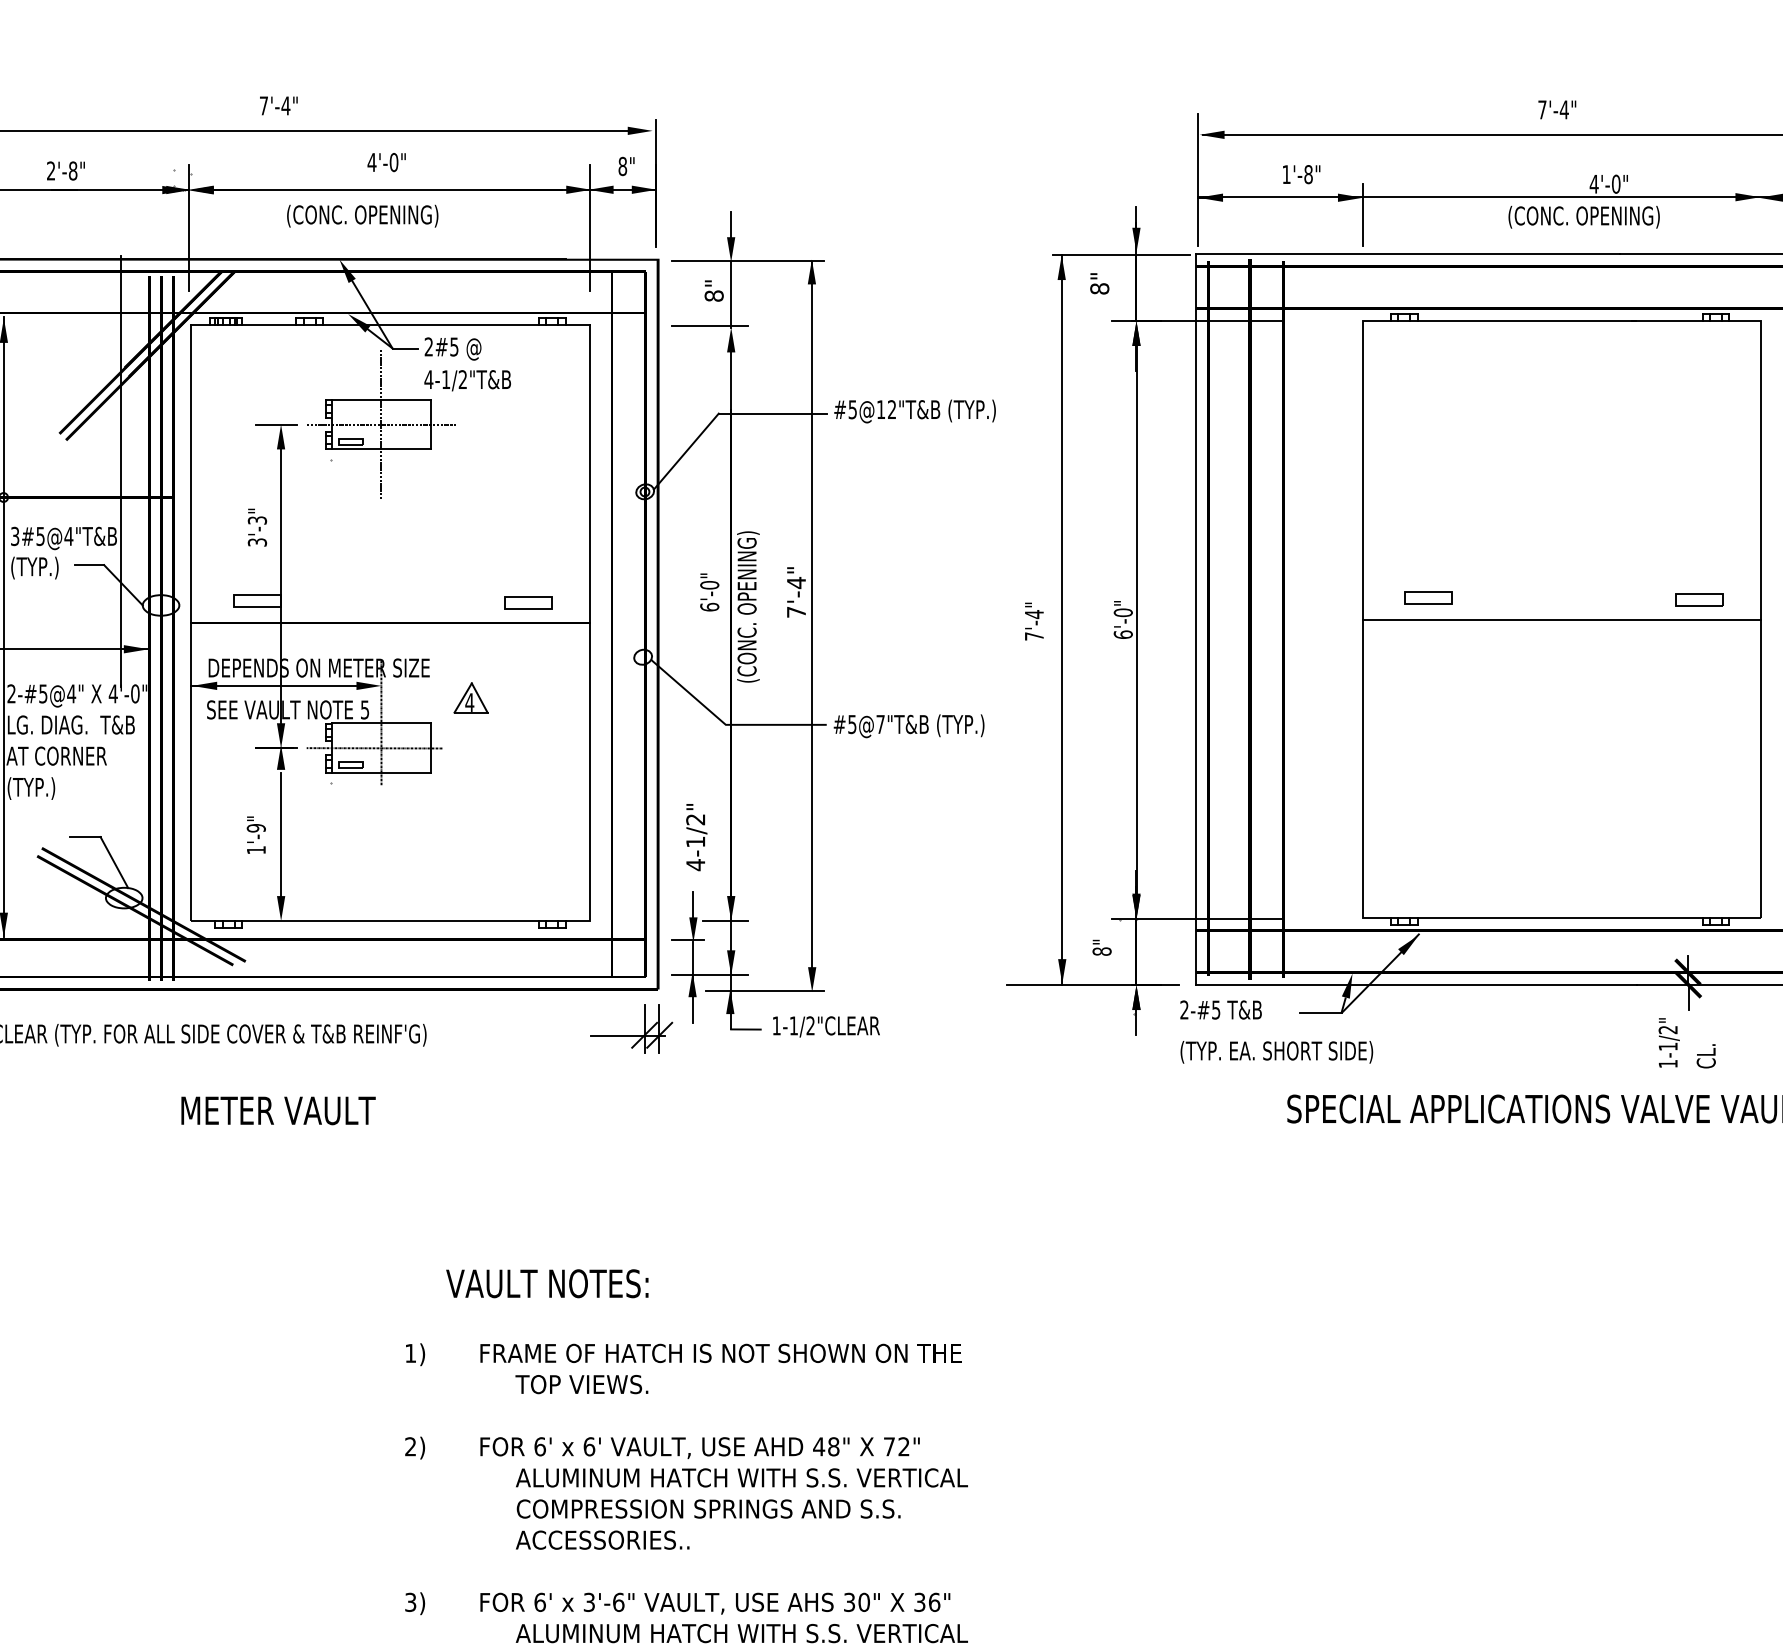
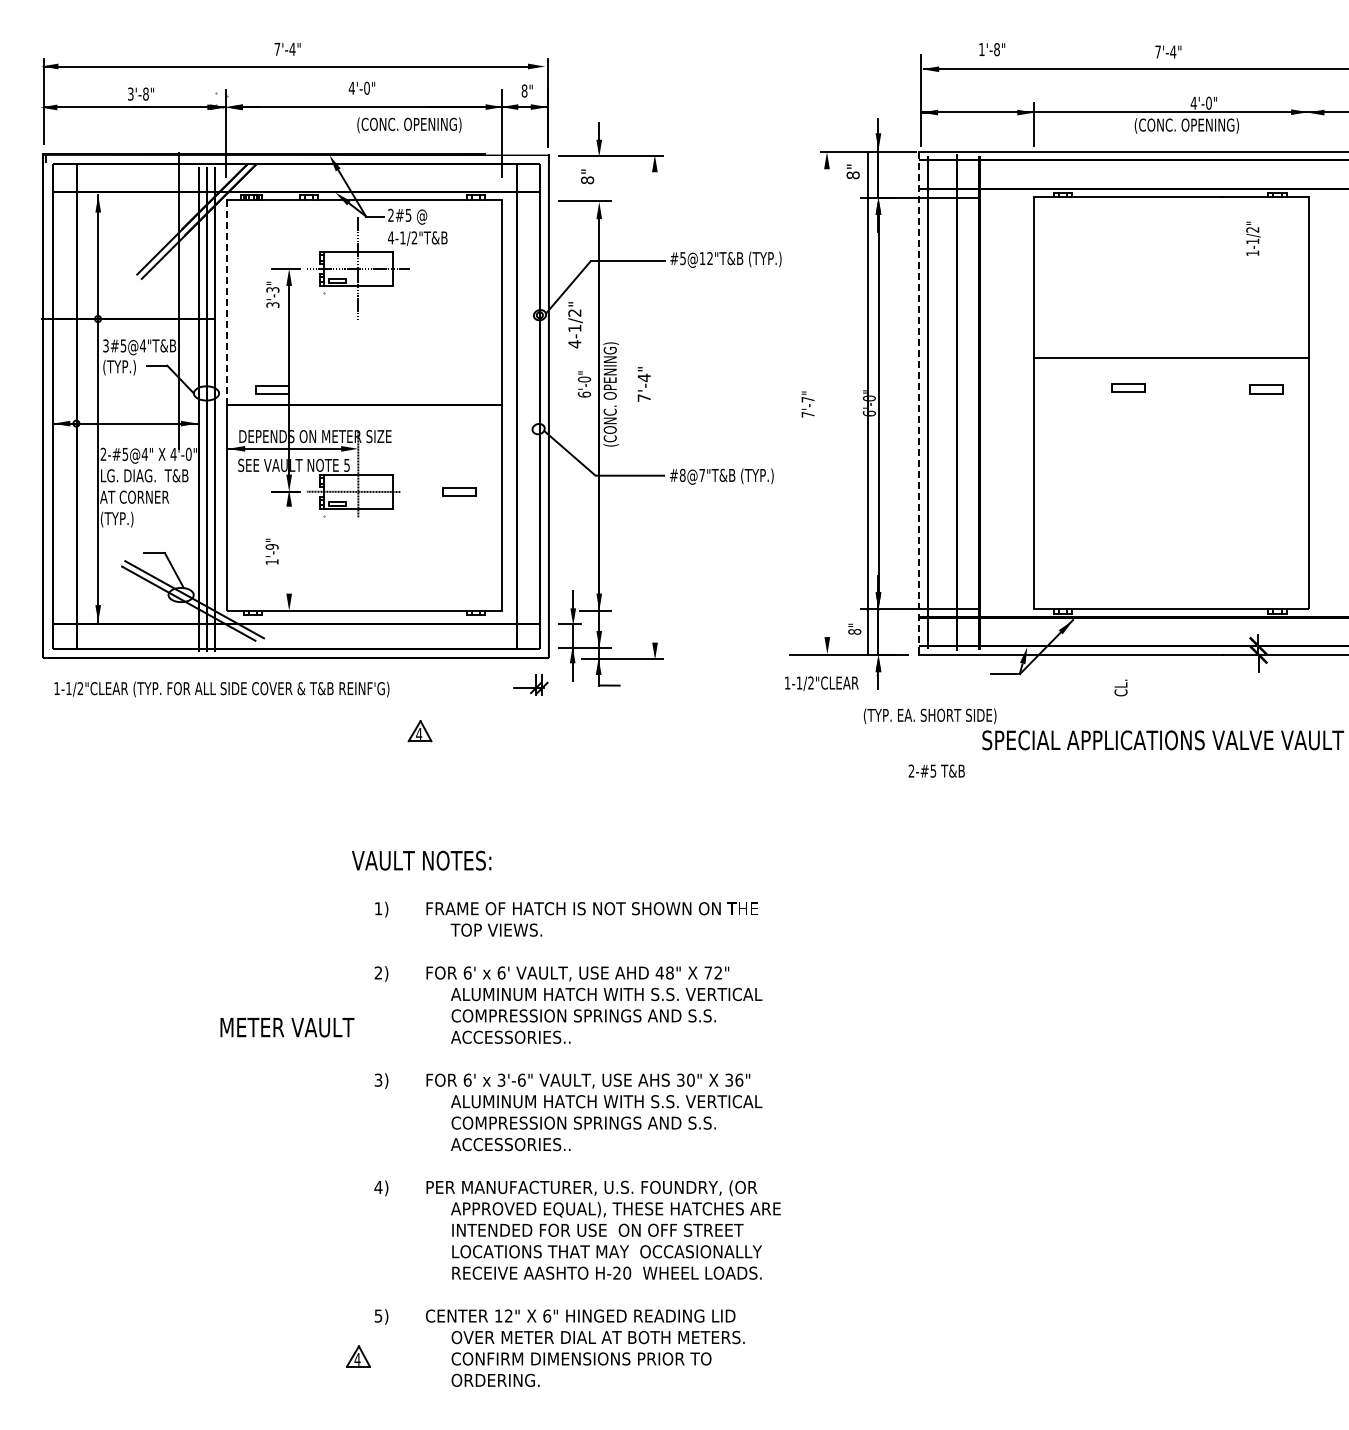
text: (50, 171) -> (130, 94), 2'-8" -> 3'-8"
text: (1301, 174) -> (992, 49), moved
text: (362, 216) -> (409, 125), moved
line: (731, 293) -> (599, 178), removed
line: (191, 473) -> (227, 302), solid -> dashed
text: (256, 527) -> (272, 294), moved
part: (1428, 596) -> (1128, 387), moved
part: (528, 602) -> (459, 491), moved
line: (812, 614) -> (655, 399), removed
text: (1033, 614) -> (807, 399), 7'-4" -> 7'-7"
line: (1062, 620) -> (868, 403), moved
line: (1196, 620) -> (919, 403), solid -> dashed
line: (1561, 620) -> (1171, 357), moved
part: (470, 698) -> (419, 731), moved
text: (852, 723) -> (682, 474), #5@7"T&B -> #8@7"T&B
line: (281, 834) -> (289, 551), removed
text: (696, 837) -> (575, 325), moved
text: (1220, 1009) -> (936, 770), moved
text: (825, 1026) -> (821, 683), moved
part: (631, 1029) -> (530, 685), size x0.6
text: (1669, 1042) -> (1253, 238), moved
text: (1275, 1051) -> (929, 715), moved
text: (1705, 1055) -> (1120, 687), moved
text: (278, 1110) -> (287, 1027), moved
text: (547, 1283) -> (421, 860), moved

